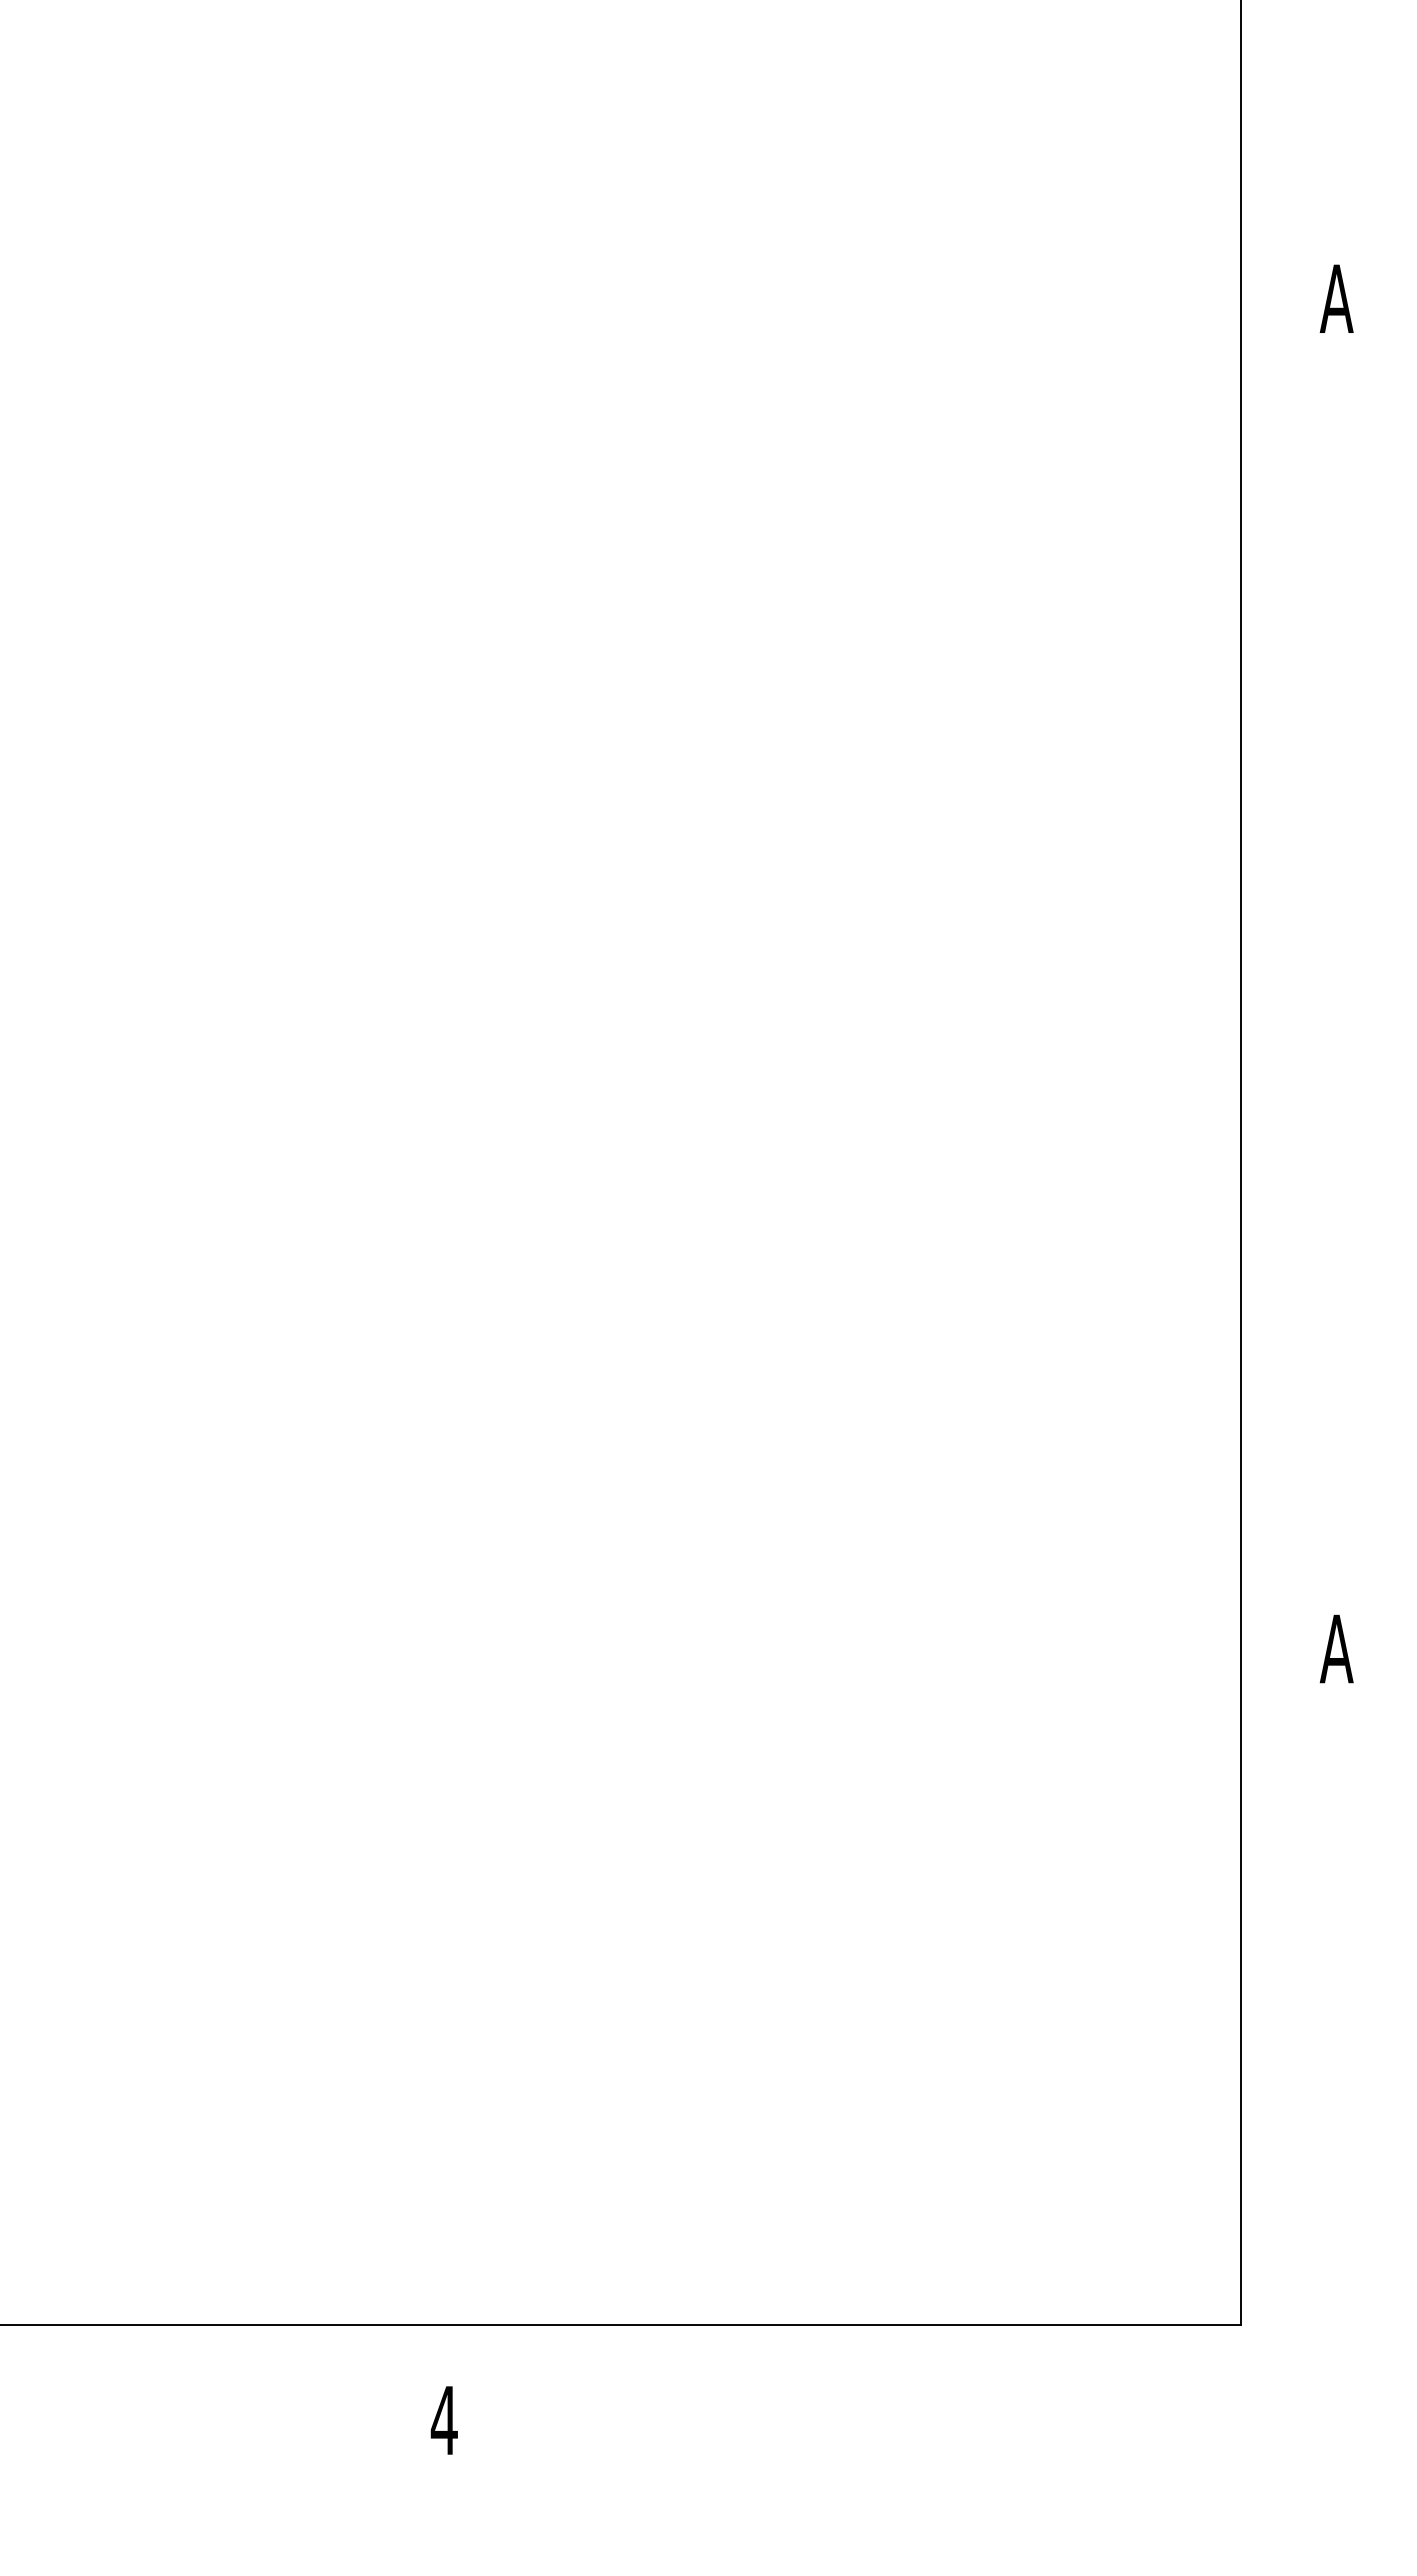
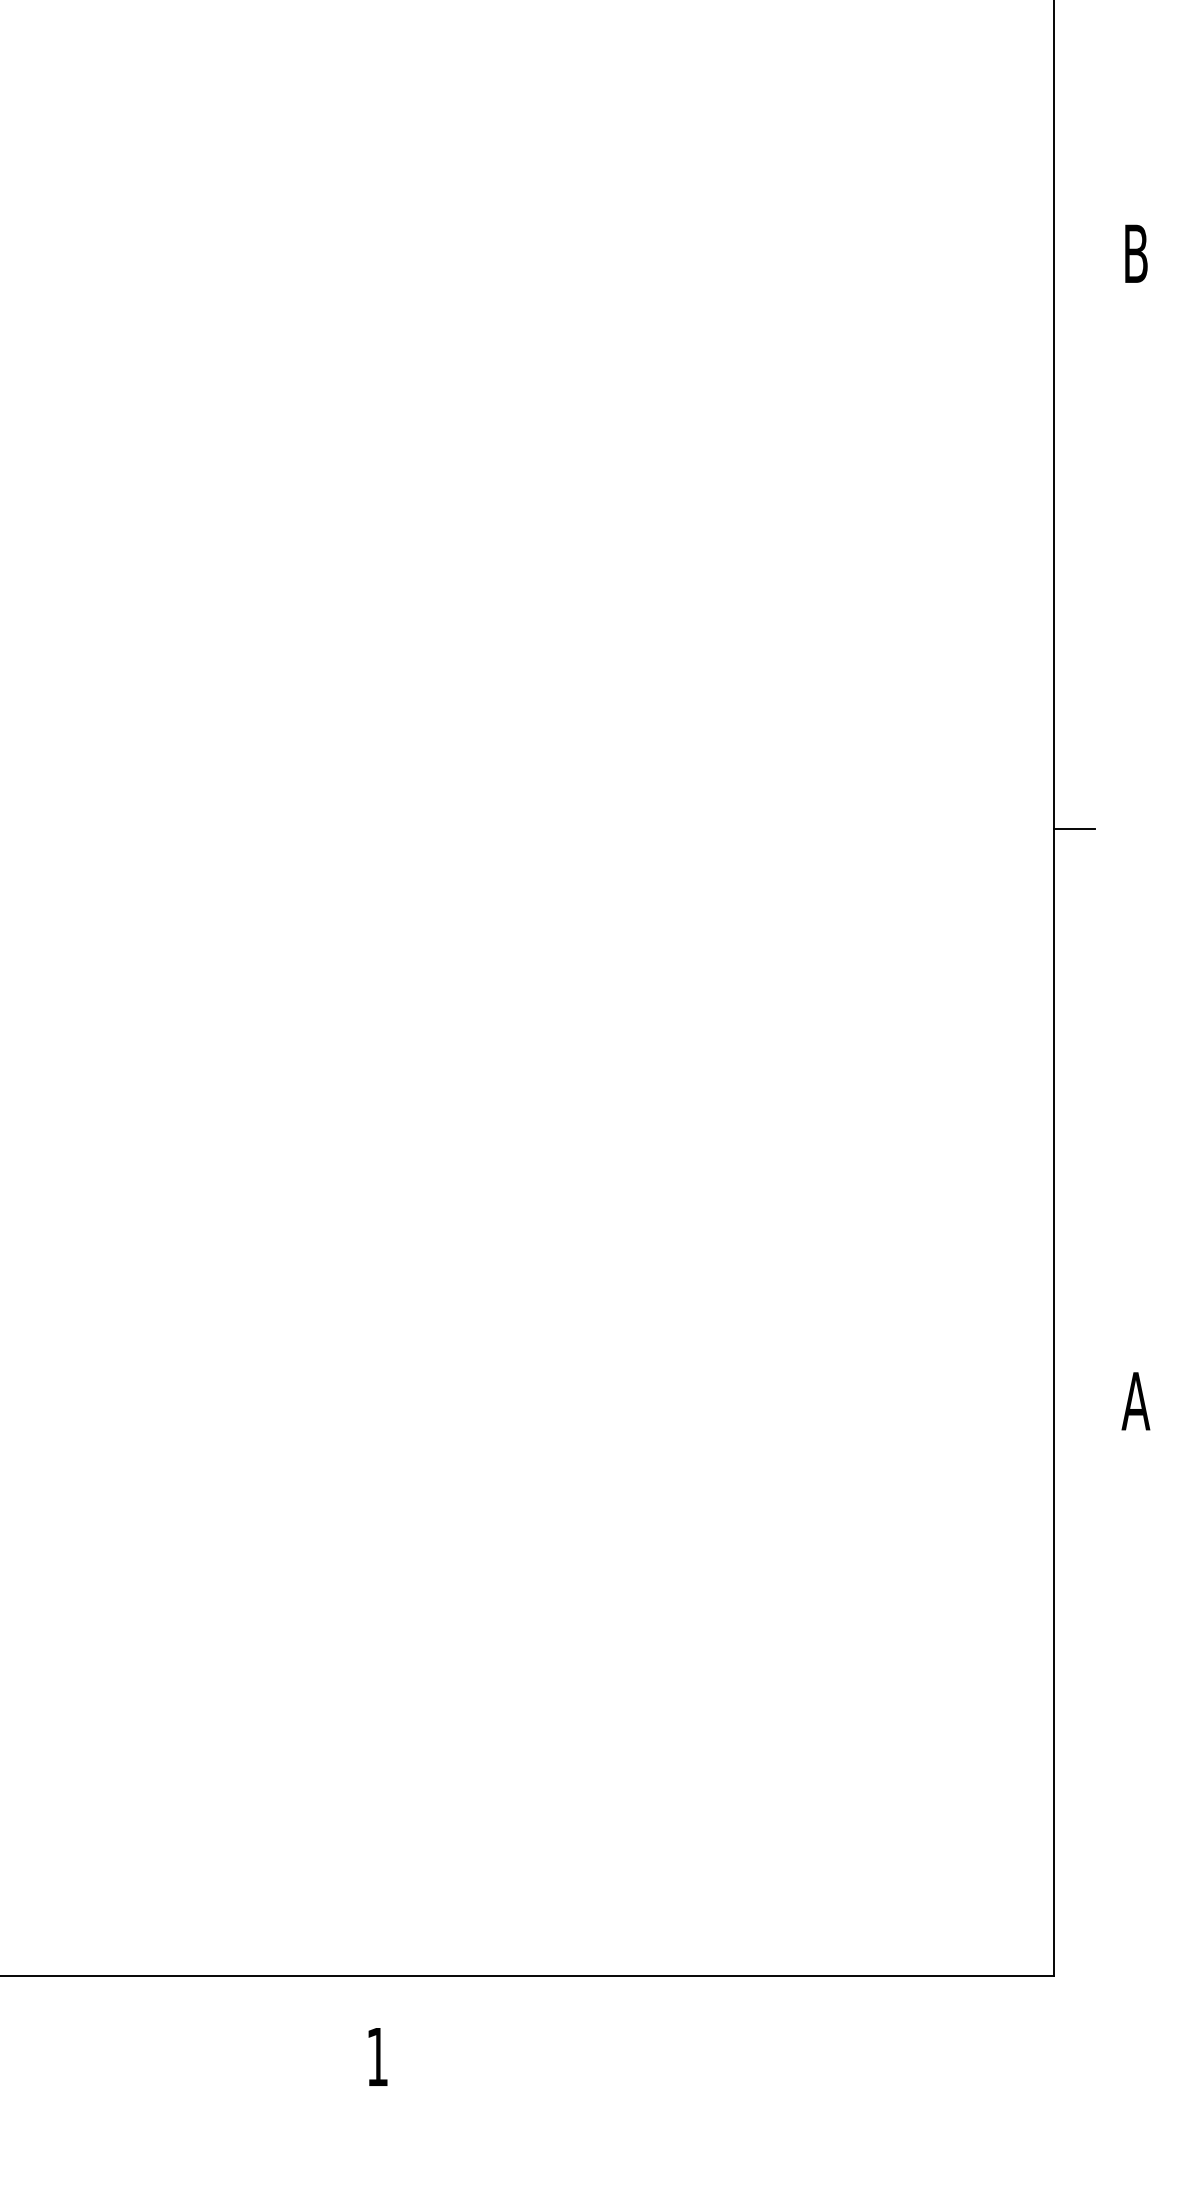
text: (1336, 298) -> (1135, 253), A -> B
line: (1264, 975) -> (1074, 828), added
text: (443, 2420) -> (376, 2057), 4 -> 1

